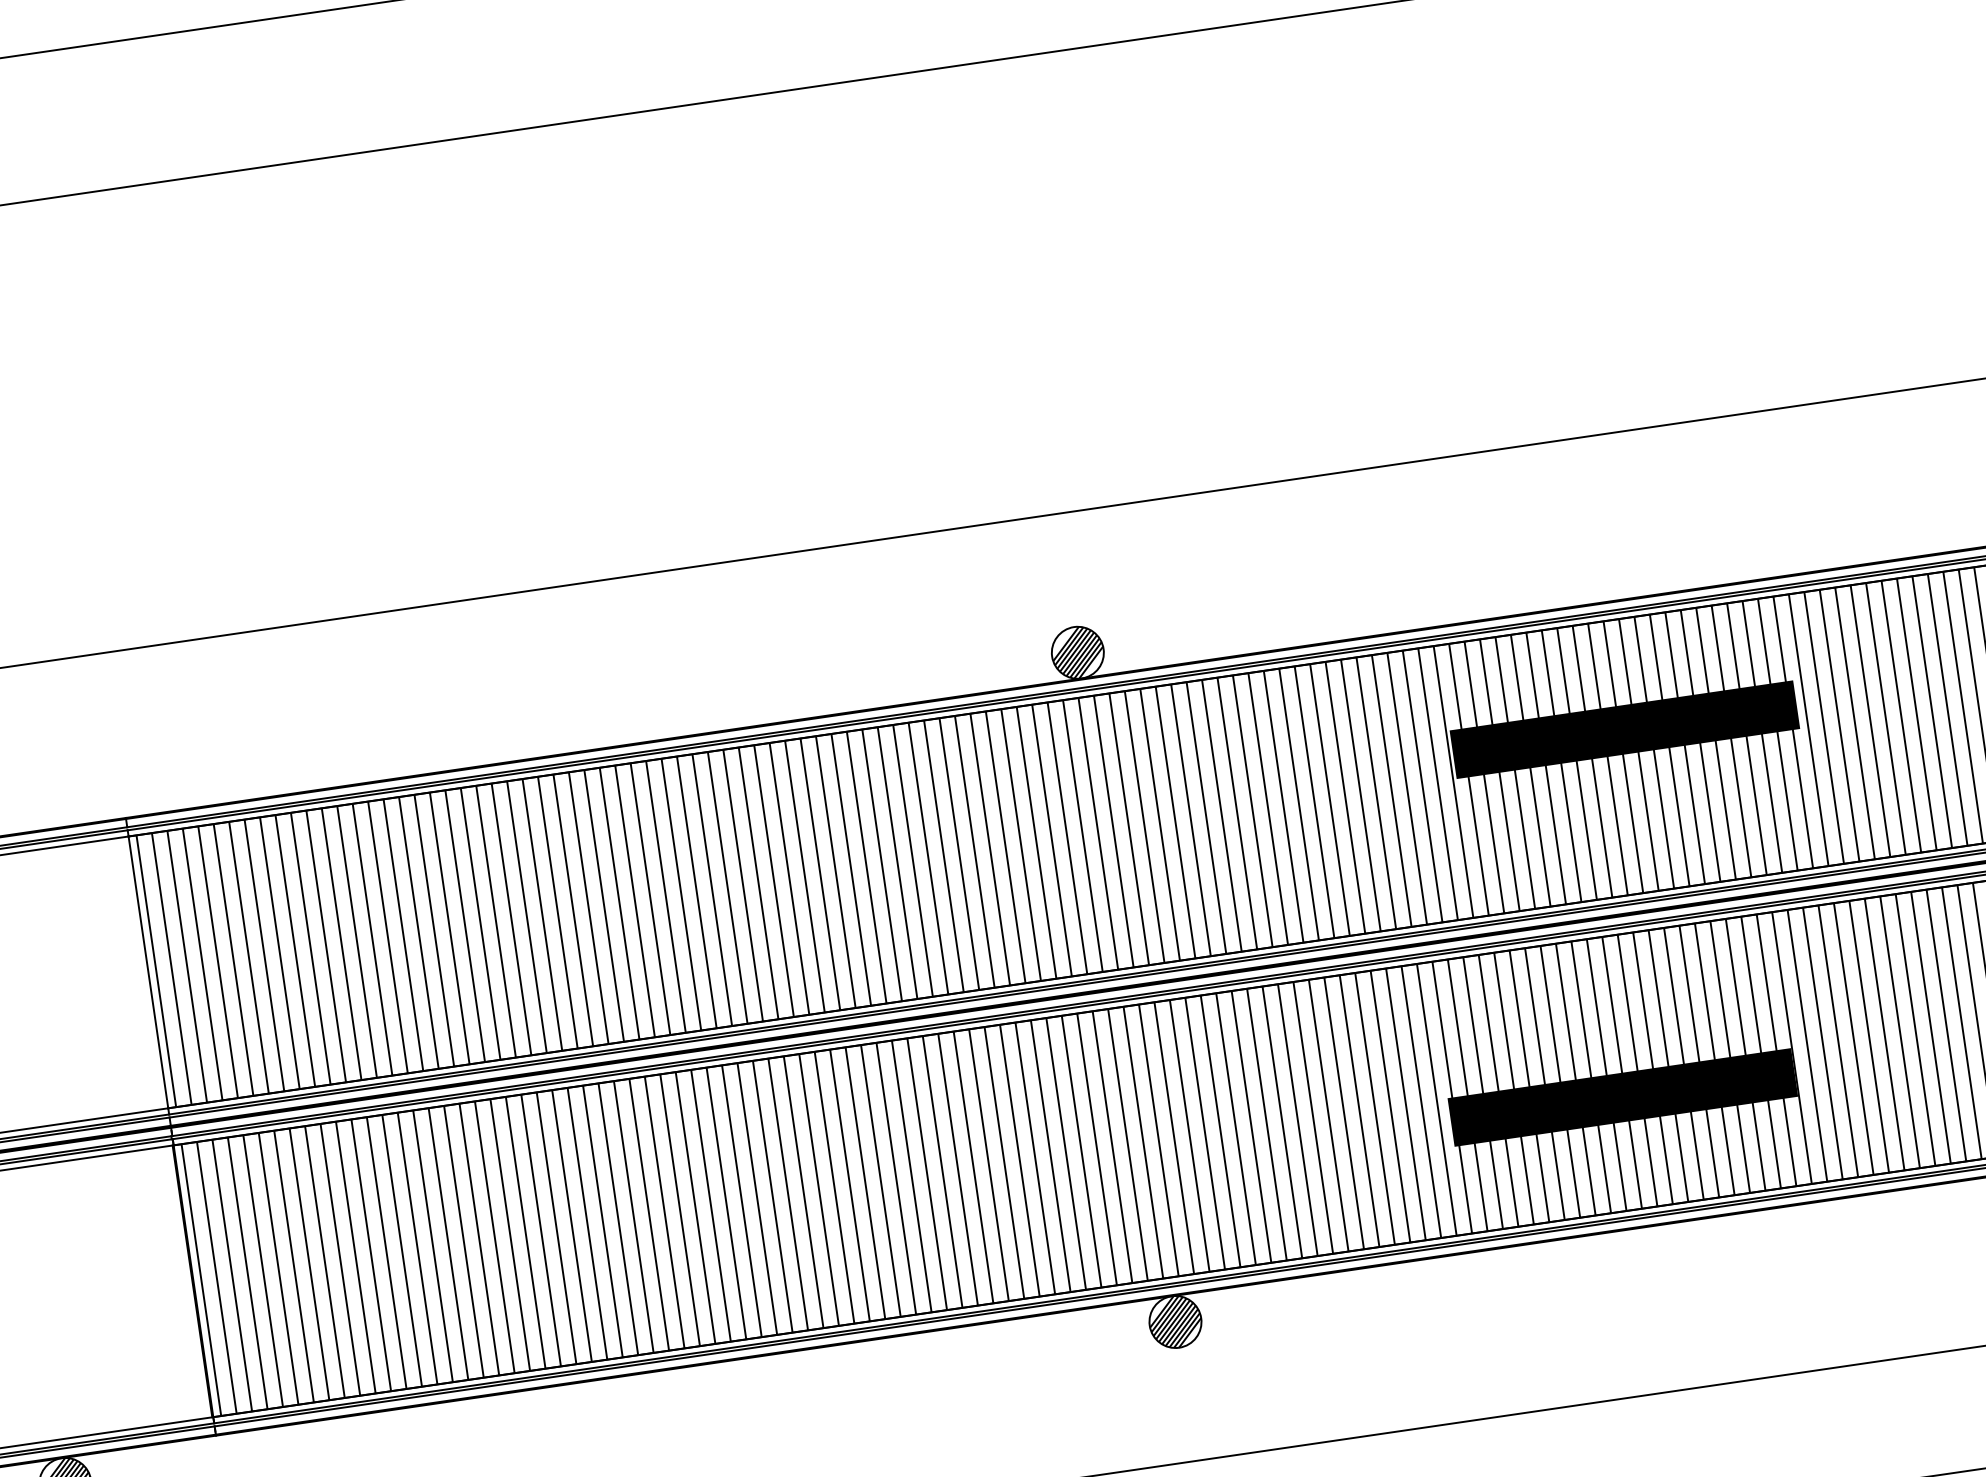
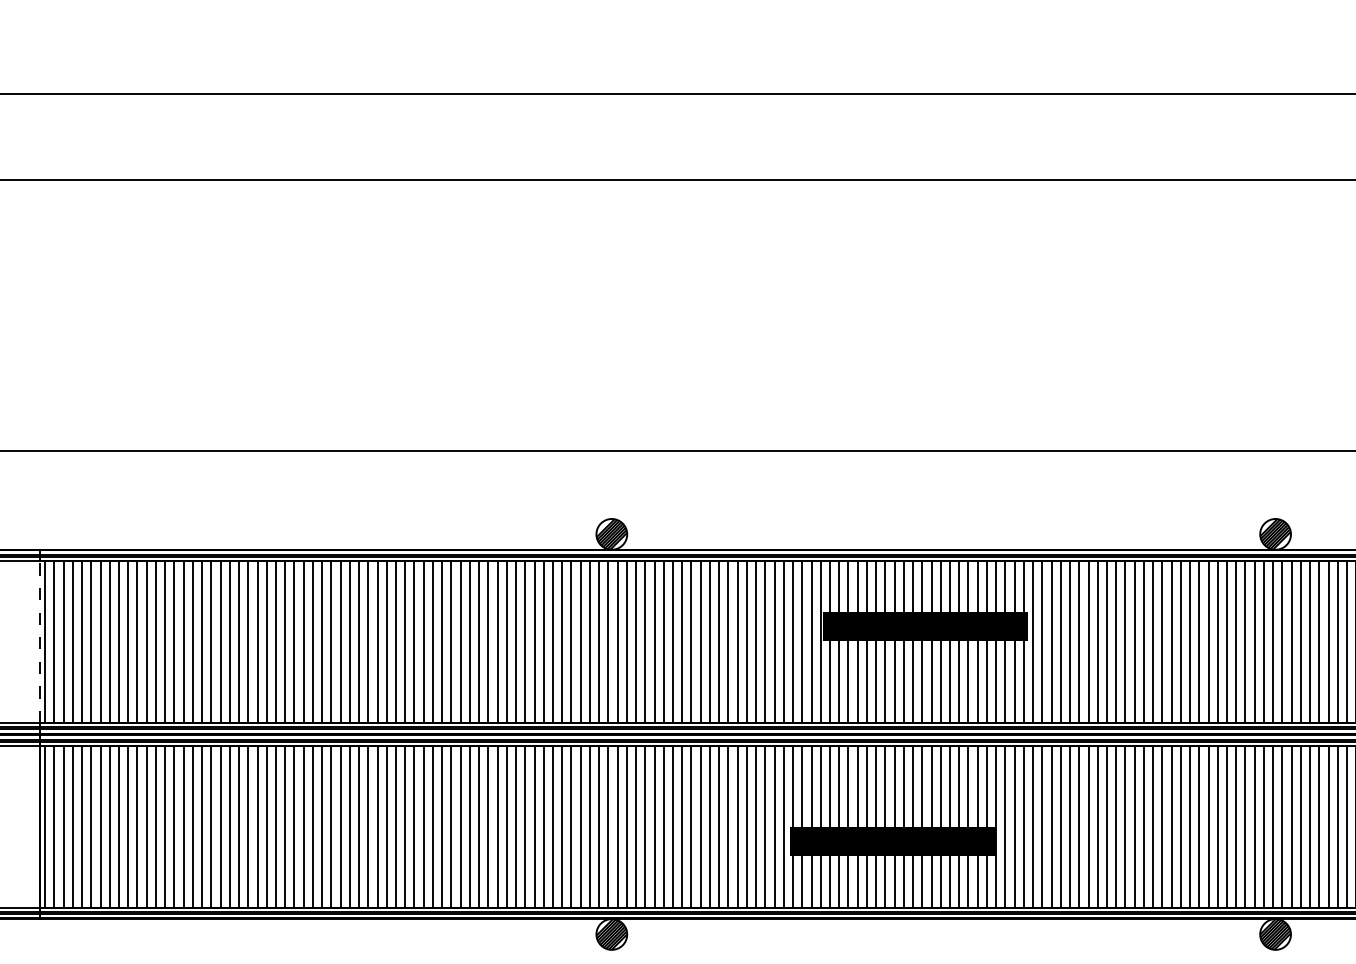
line: (148, 971) -> (40, 641), solid -> dashed

